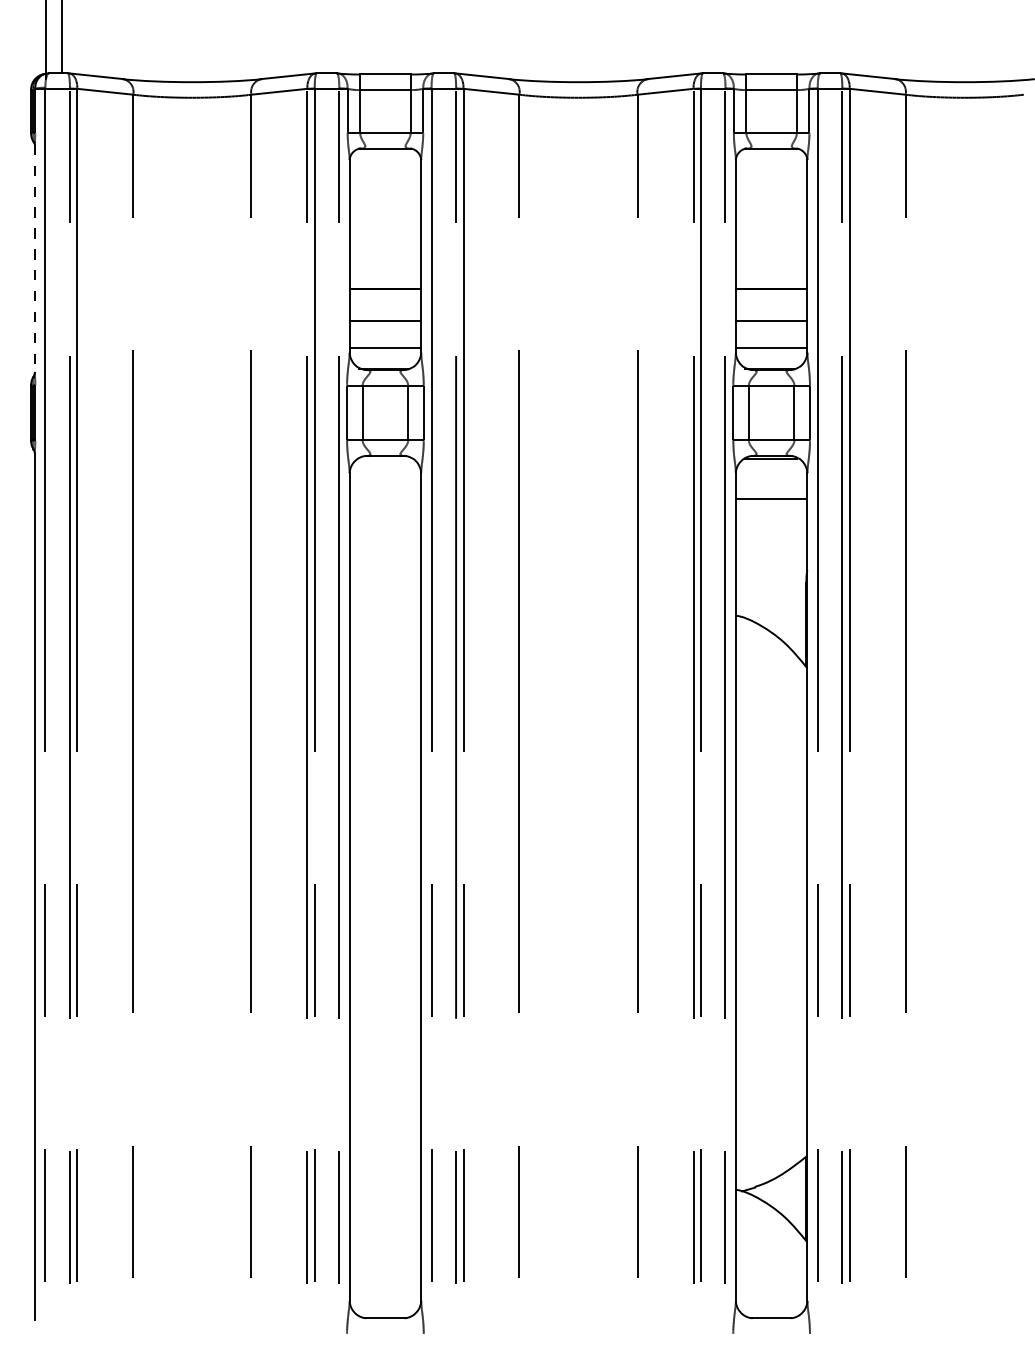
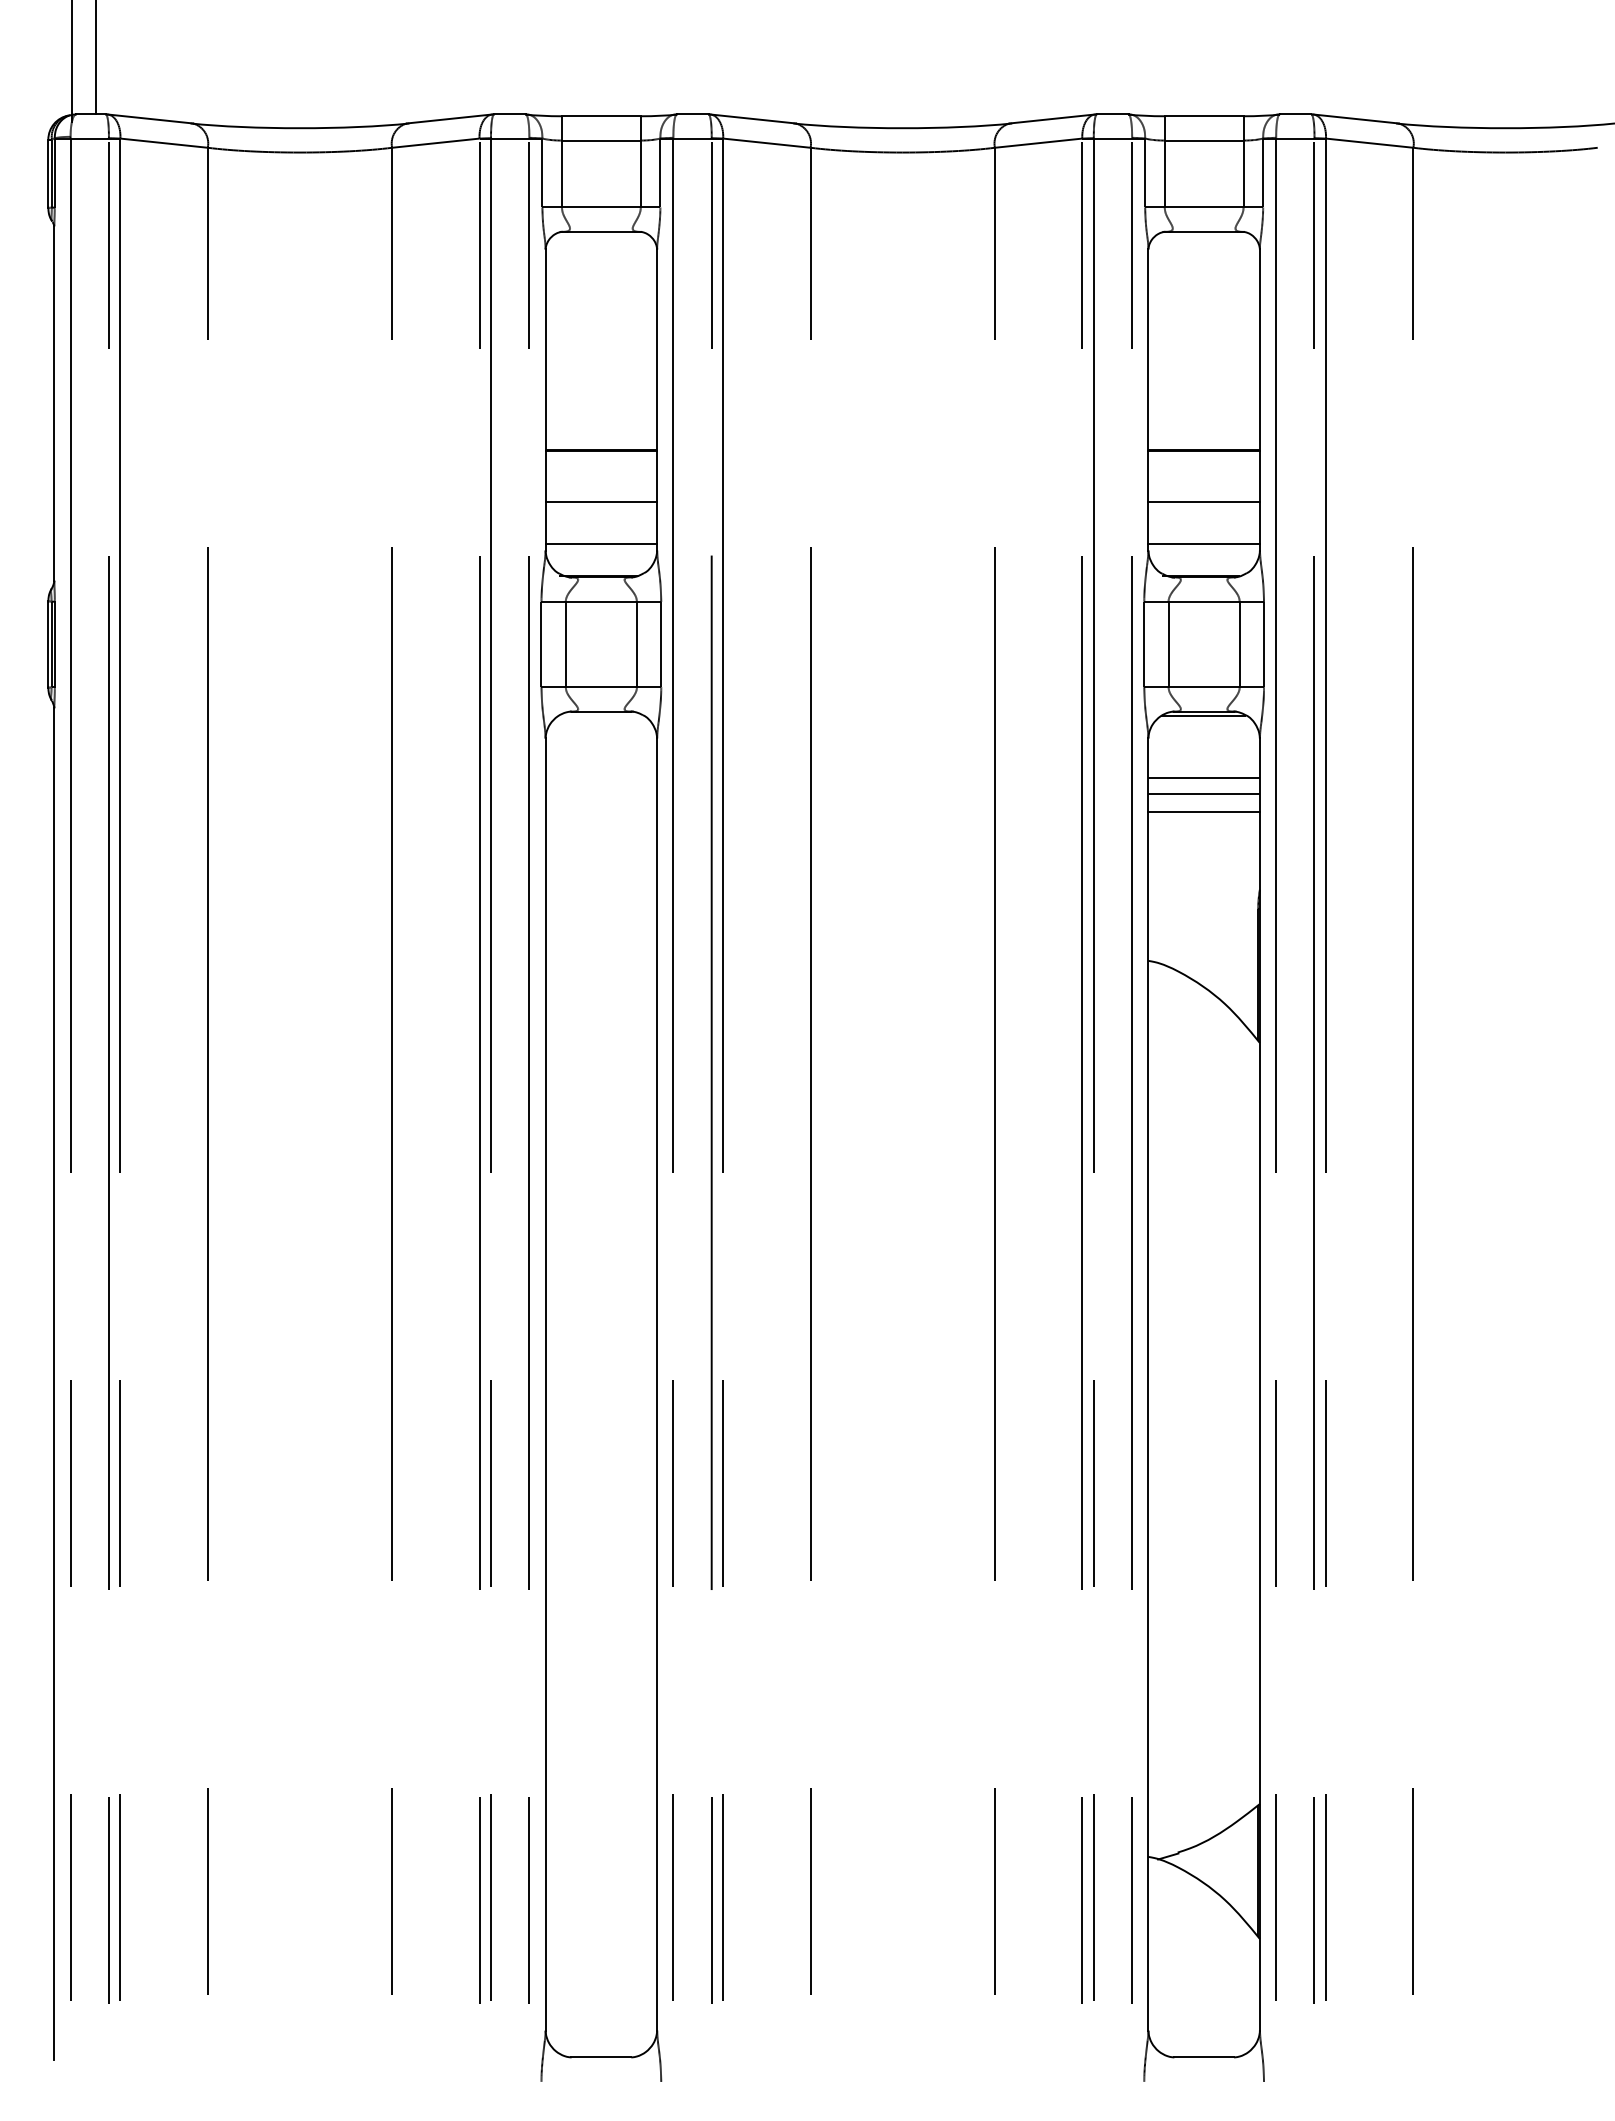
line: (34, 258) -> (53, 403), dashed -> solid
line: (771, 509) -> (1203, 795), added
line: (771, 520) -> (1203, 812), added

